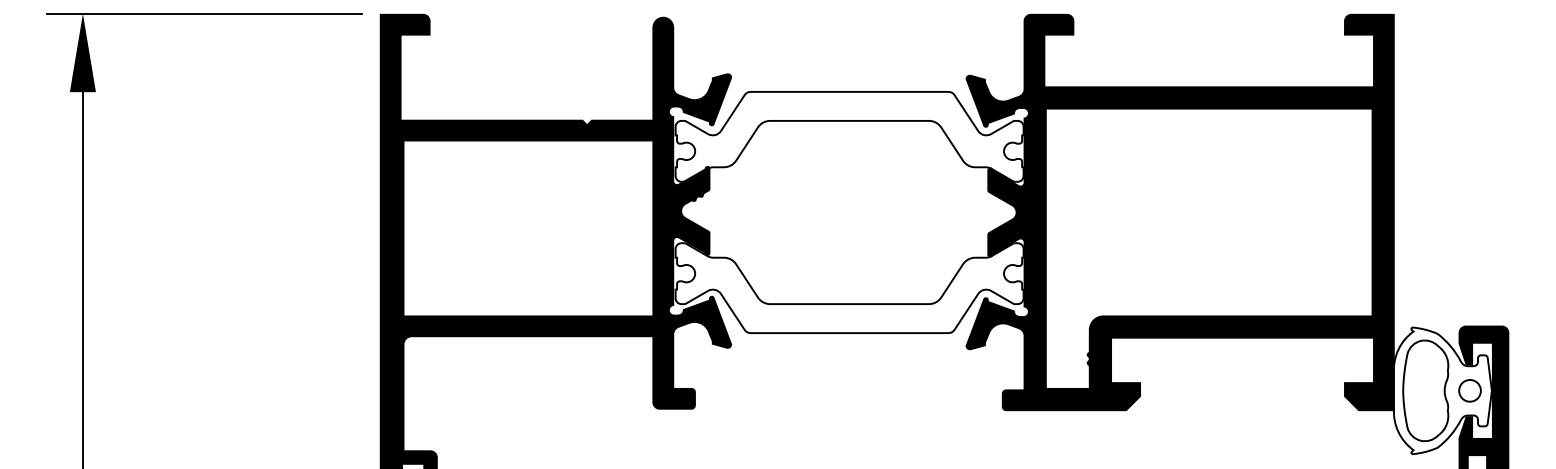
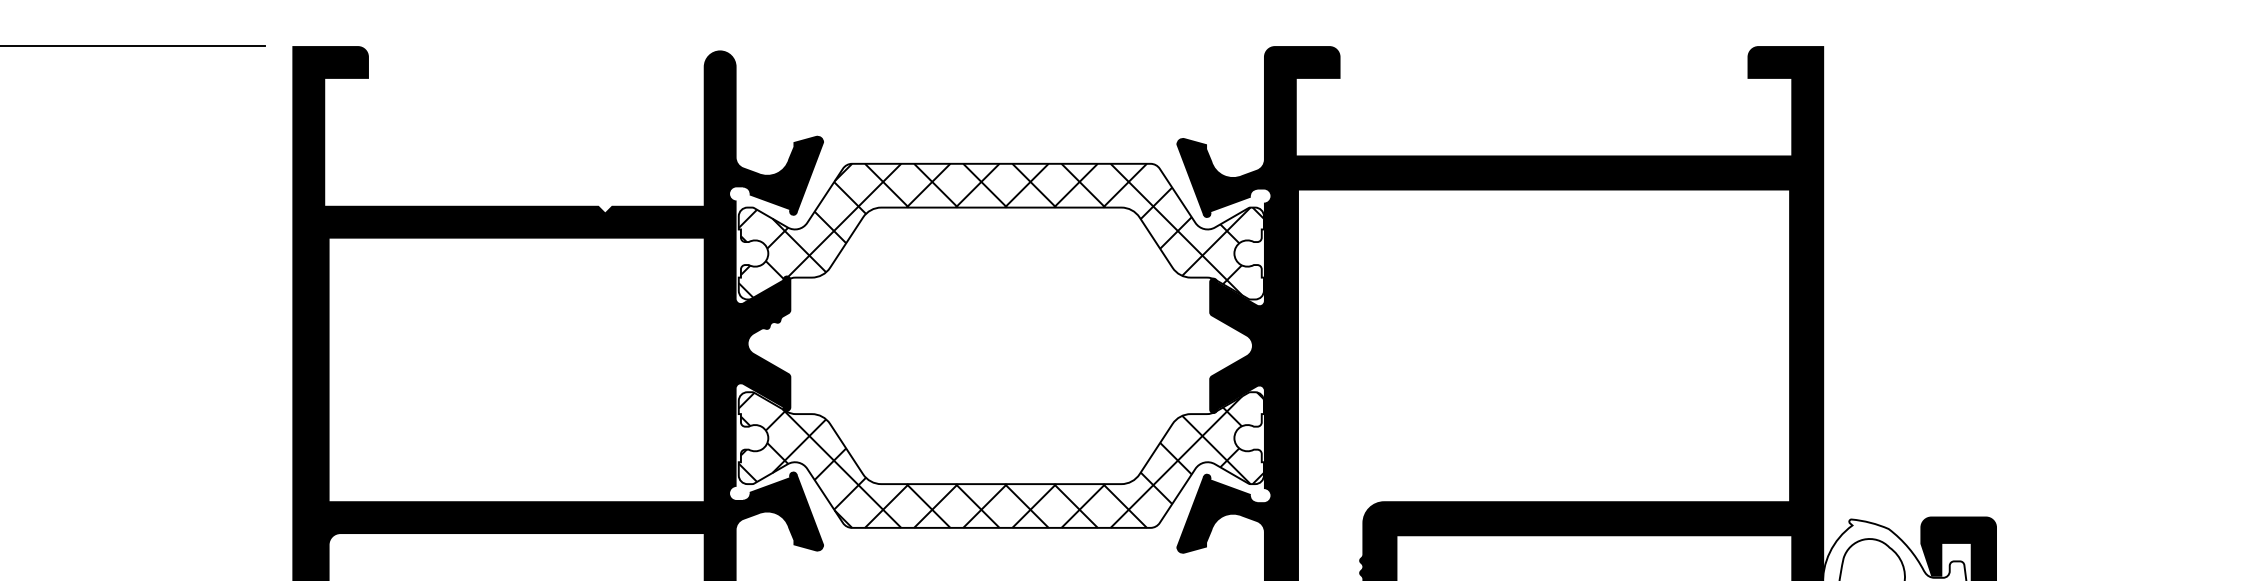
hatch: (849, 136) -> (1001, 231), added
hatch: (849, 288) -> (1001, 460), added

